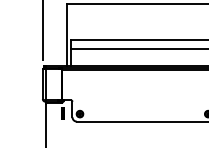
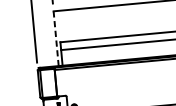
line: (66, 35) -> (55, 38), solid -> dashed

